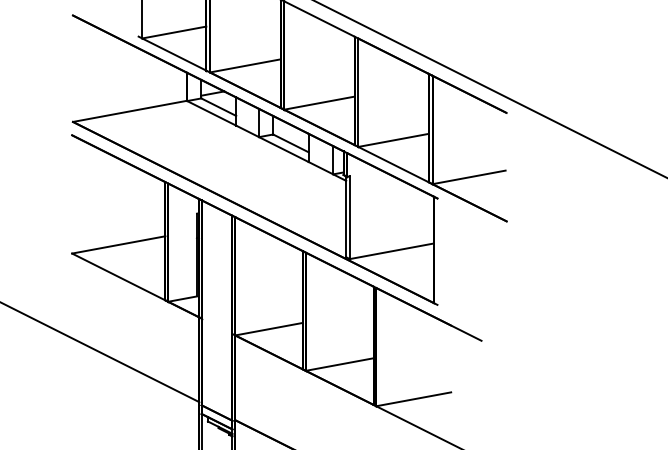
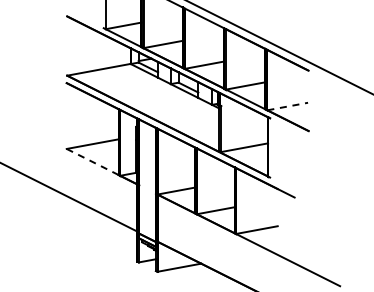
line: (468, 177) -> (287, 106), solid -> dashed
line: (120, 277) -> (93, 162), solid -> dashed

